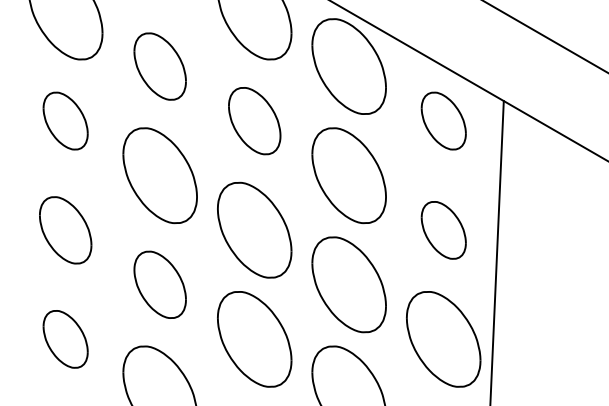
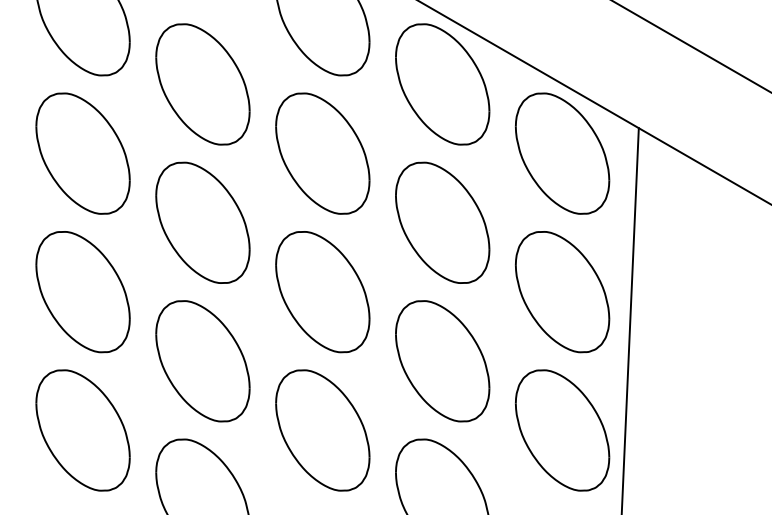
part: (159, 66) -> (202, 84), size x1.43
part: (65, 121) -> (82, 153), size x1.67
part: (254, 121) -> (322, 153), size x1.43
part: (443, 121) -> (562, 153), size x1.67
part: (65, 230) -> (82, 292), size x1.43
part: (443, 230) -> (562, 292), size x1.67
part: (159, 284) -> (202, 361), size x1.43
part: (65, 339) -> (82, 430), size x1.67

